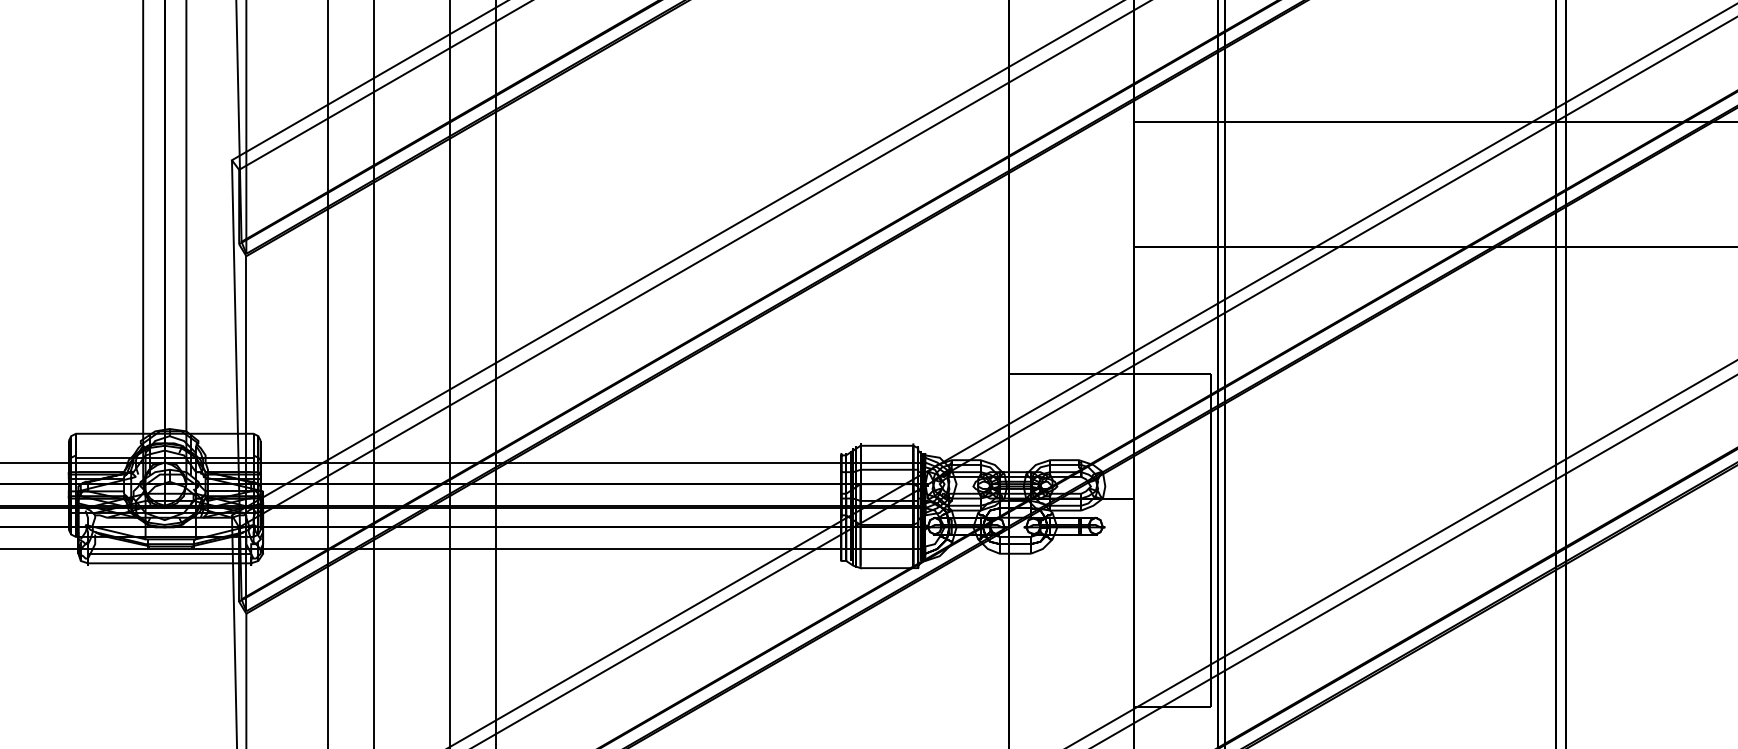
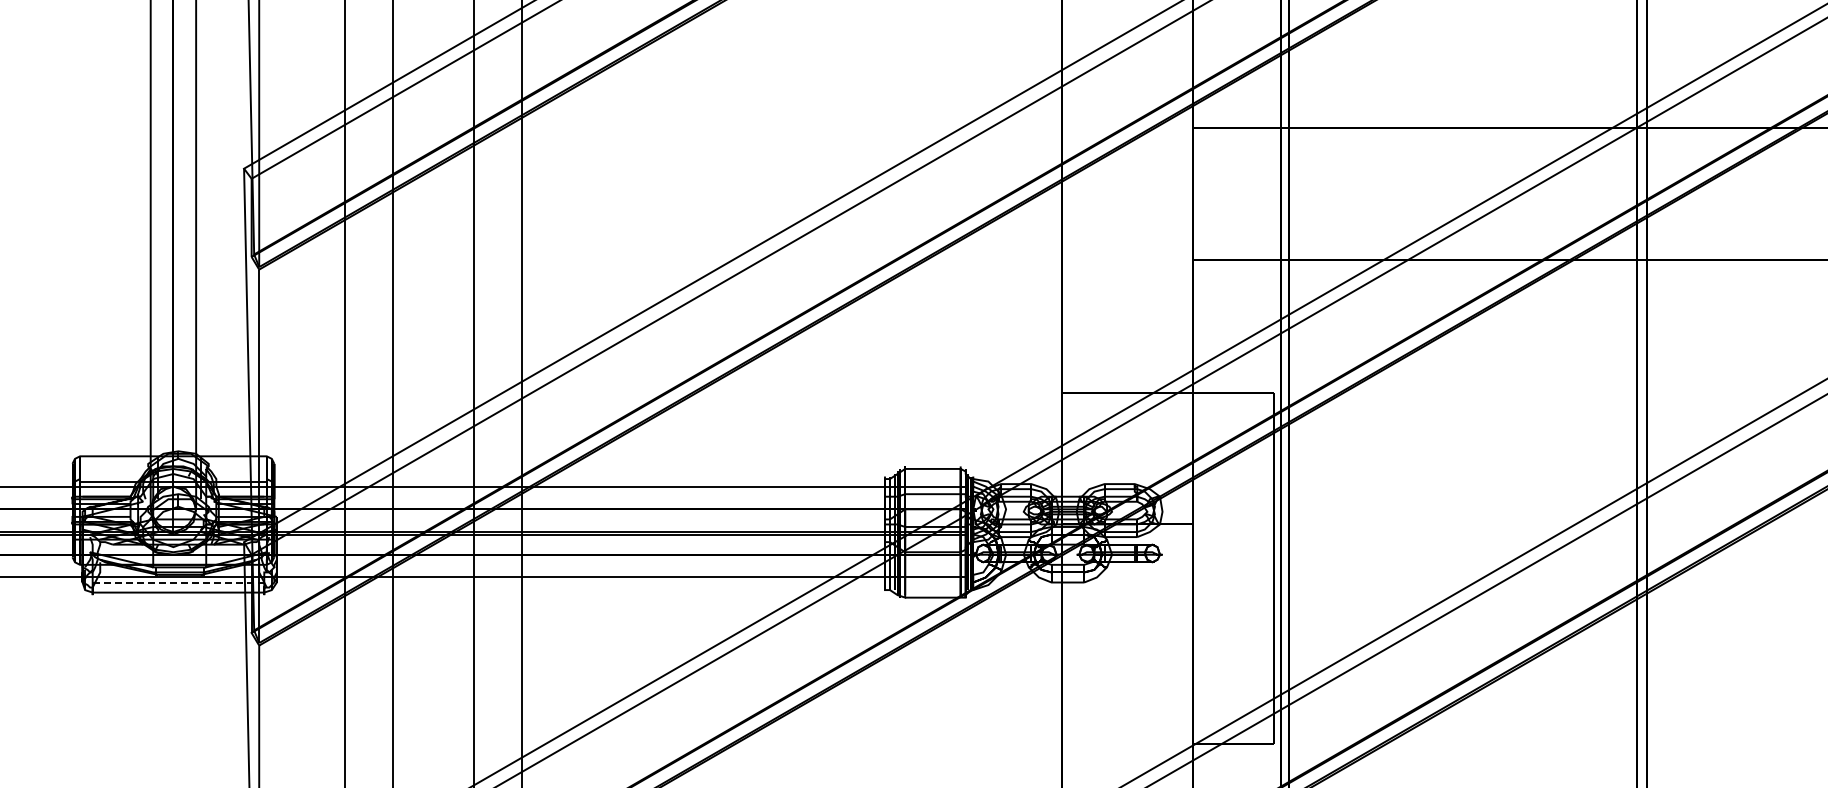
line: (169, 553) -> (178, 582), solid -> dashed

